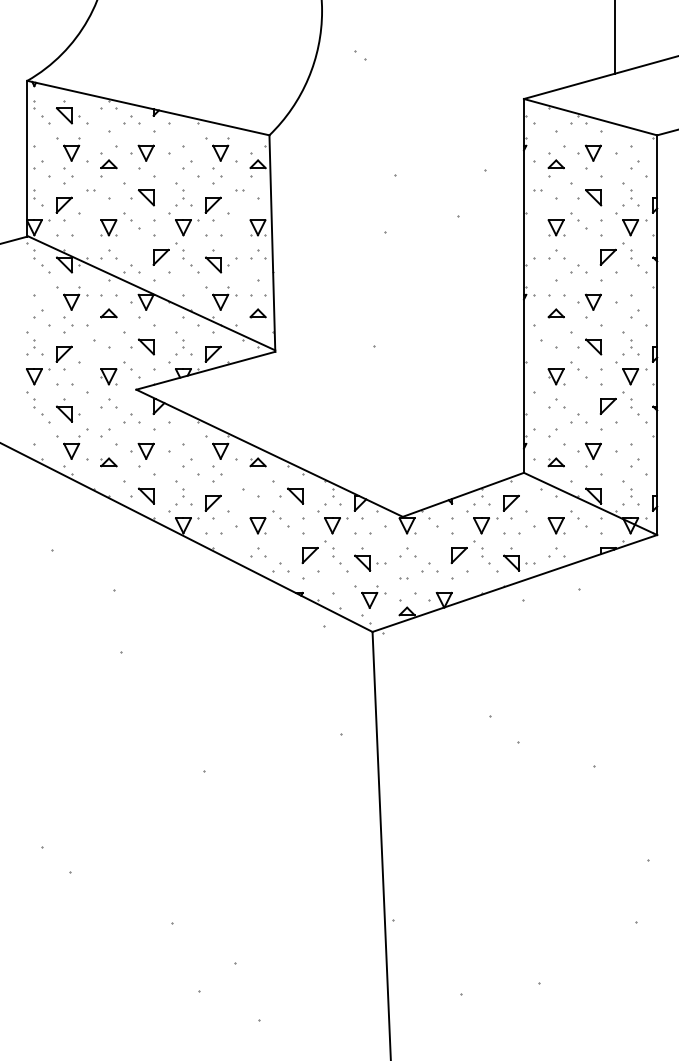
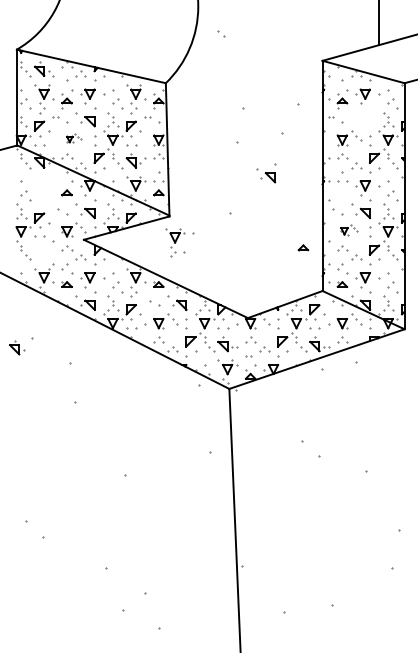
part: (587, 191) -> (266, 173), moved
part: (119, 225) -> (73, 138), size x0.6
part: (78, 309) -> (179, 242), moved
part: (556, 312) -> (303, 247), moved
part: (567, 372) -> (349, 229), size x0.7
part: (69, 410) -> (17, 347), moved

